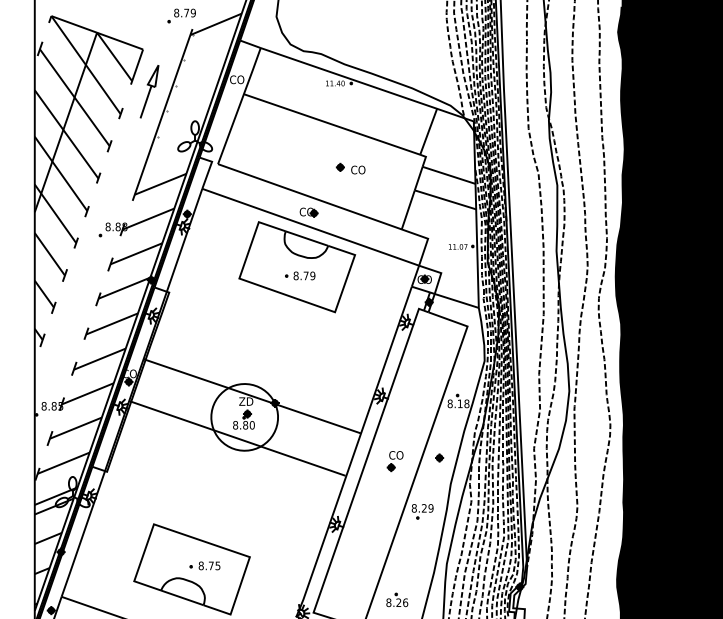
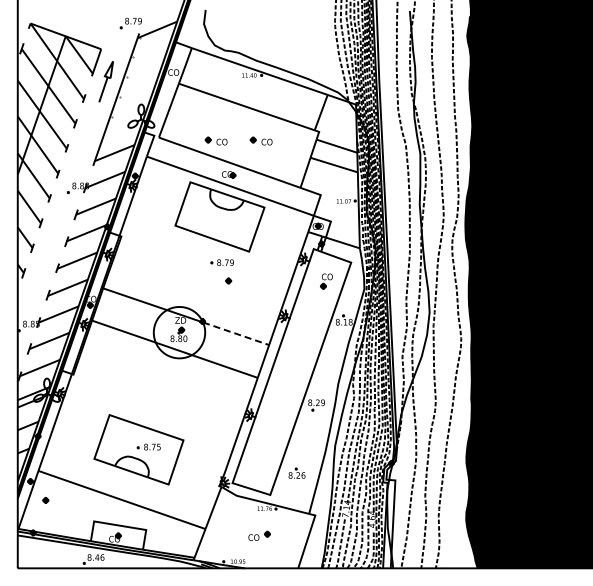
part: (291, 167) -> (215, 140), added
part: (299, 275) -> (221, 262), moved
line: (318, 418) -> (236, 333), solid -> dashed
part: (439, 457) -> (228, 280), moved
part: (395, 461) -> (326, 281), moved

